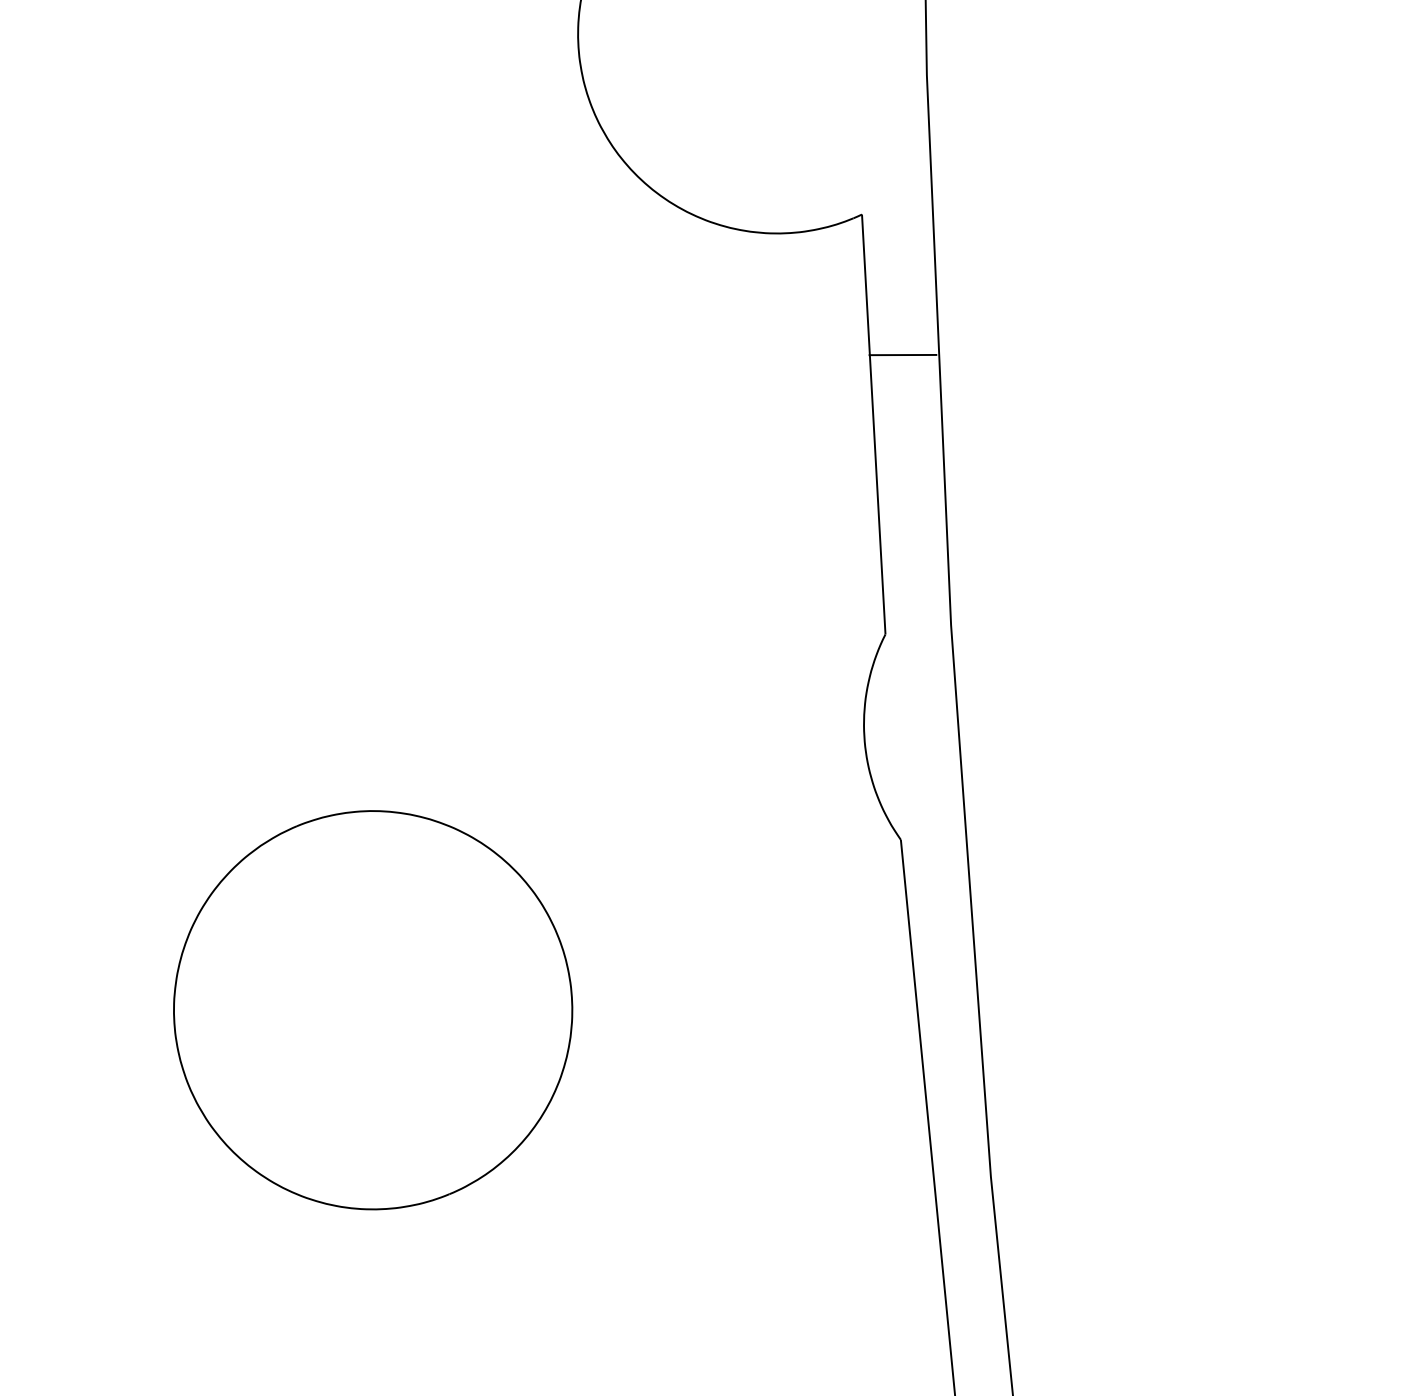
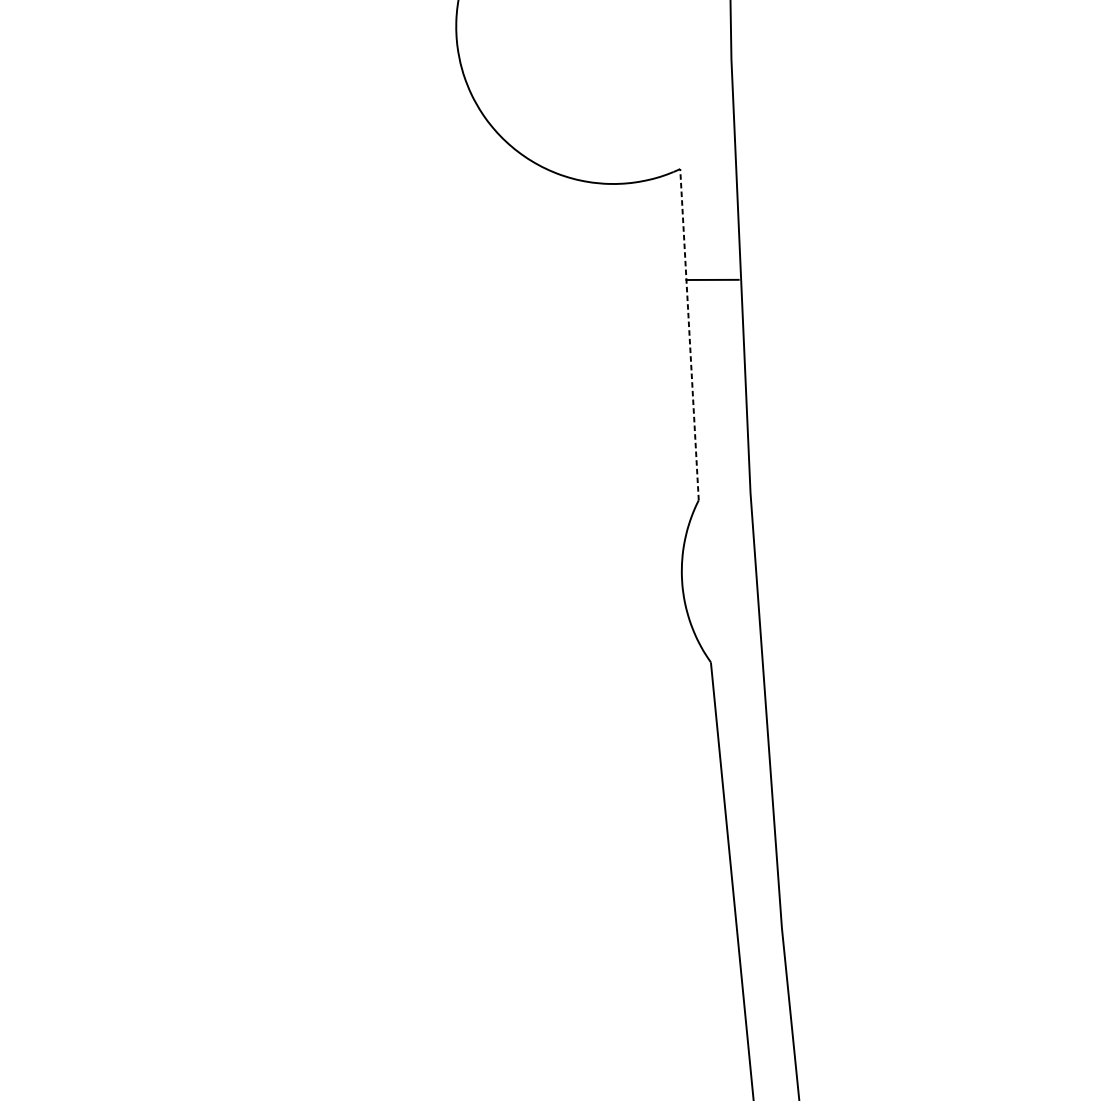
line: (873, 424) -> (689, 334), solid -> dashed
part: (373, 1010) -> (294, 797), removed

